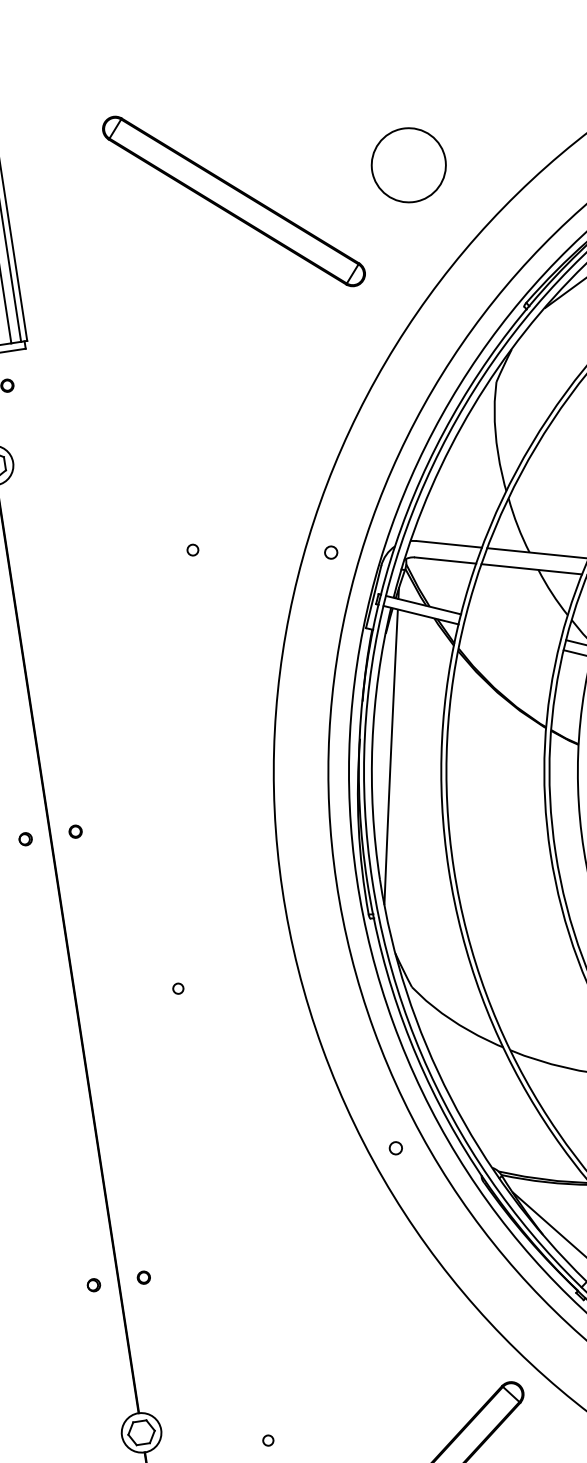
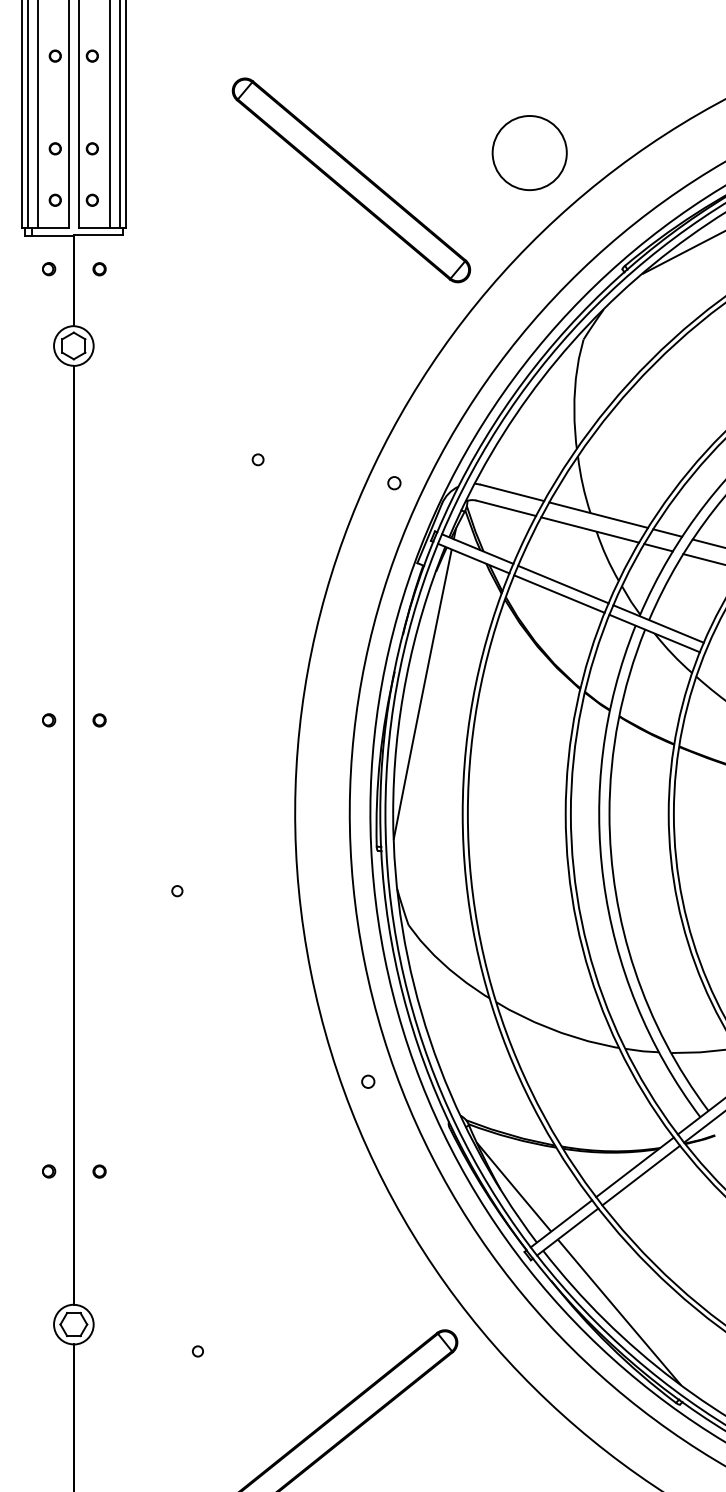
circle: (408, 164) -> (529, 152), moved
part: (234, 201) -> (351, 180), moved
line: (513, 627) -> (563, 584), added
line: (511, 636) -> (559, 593), added

